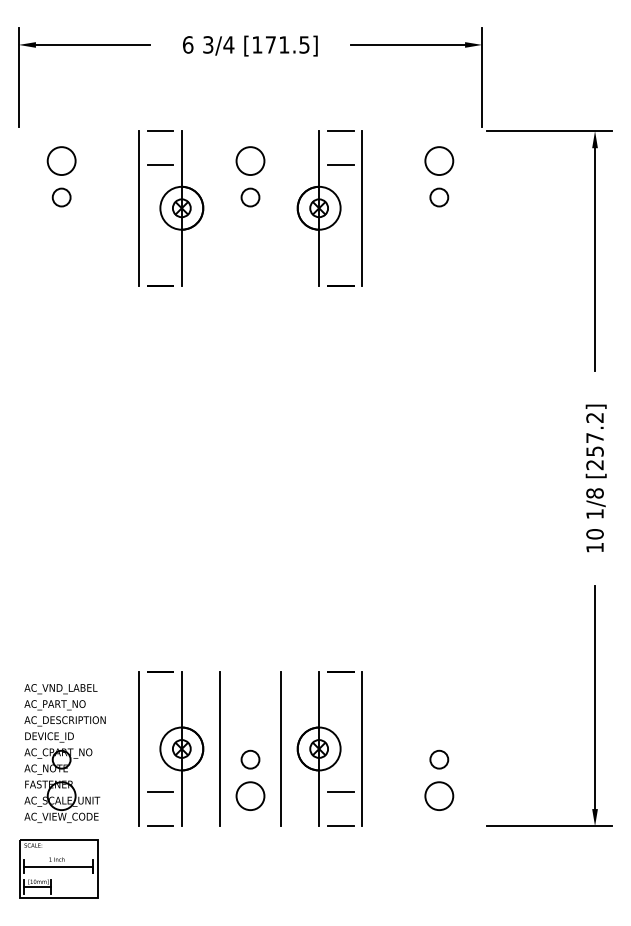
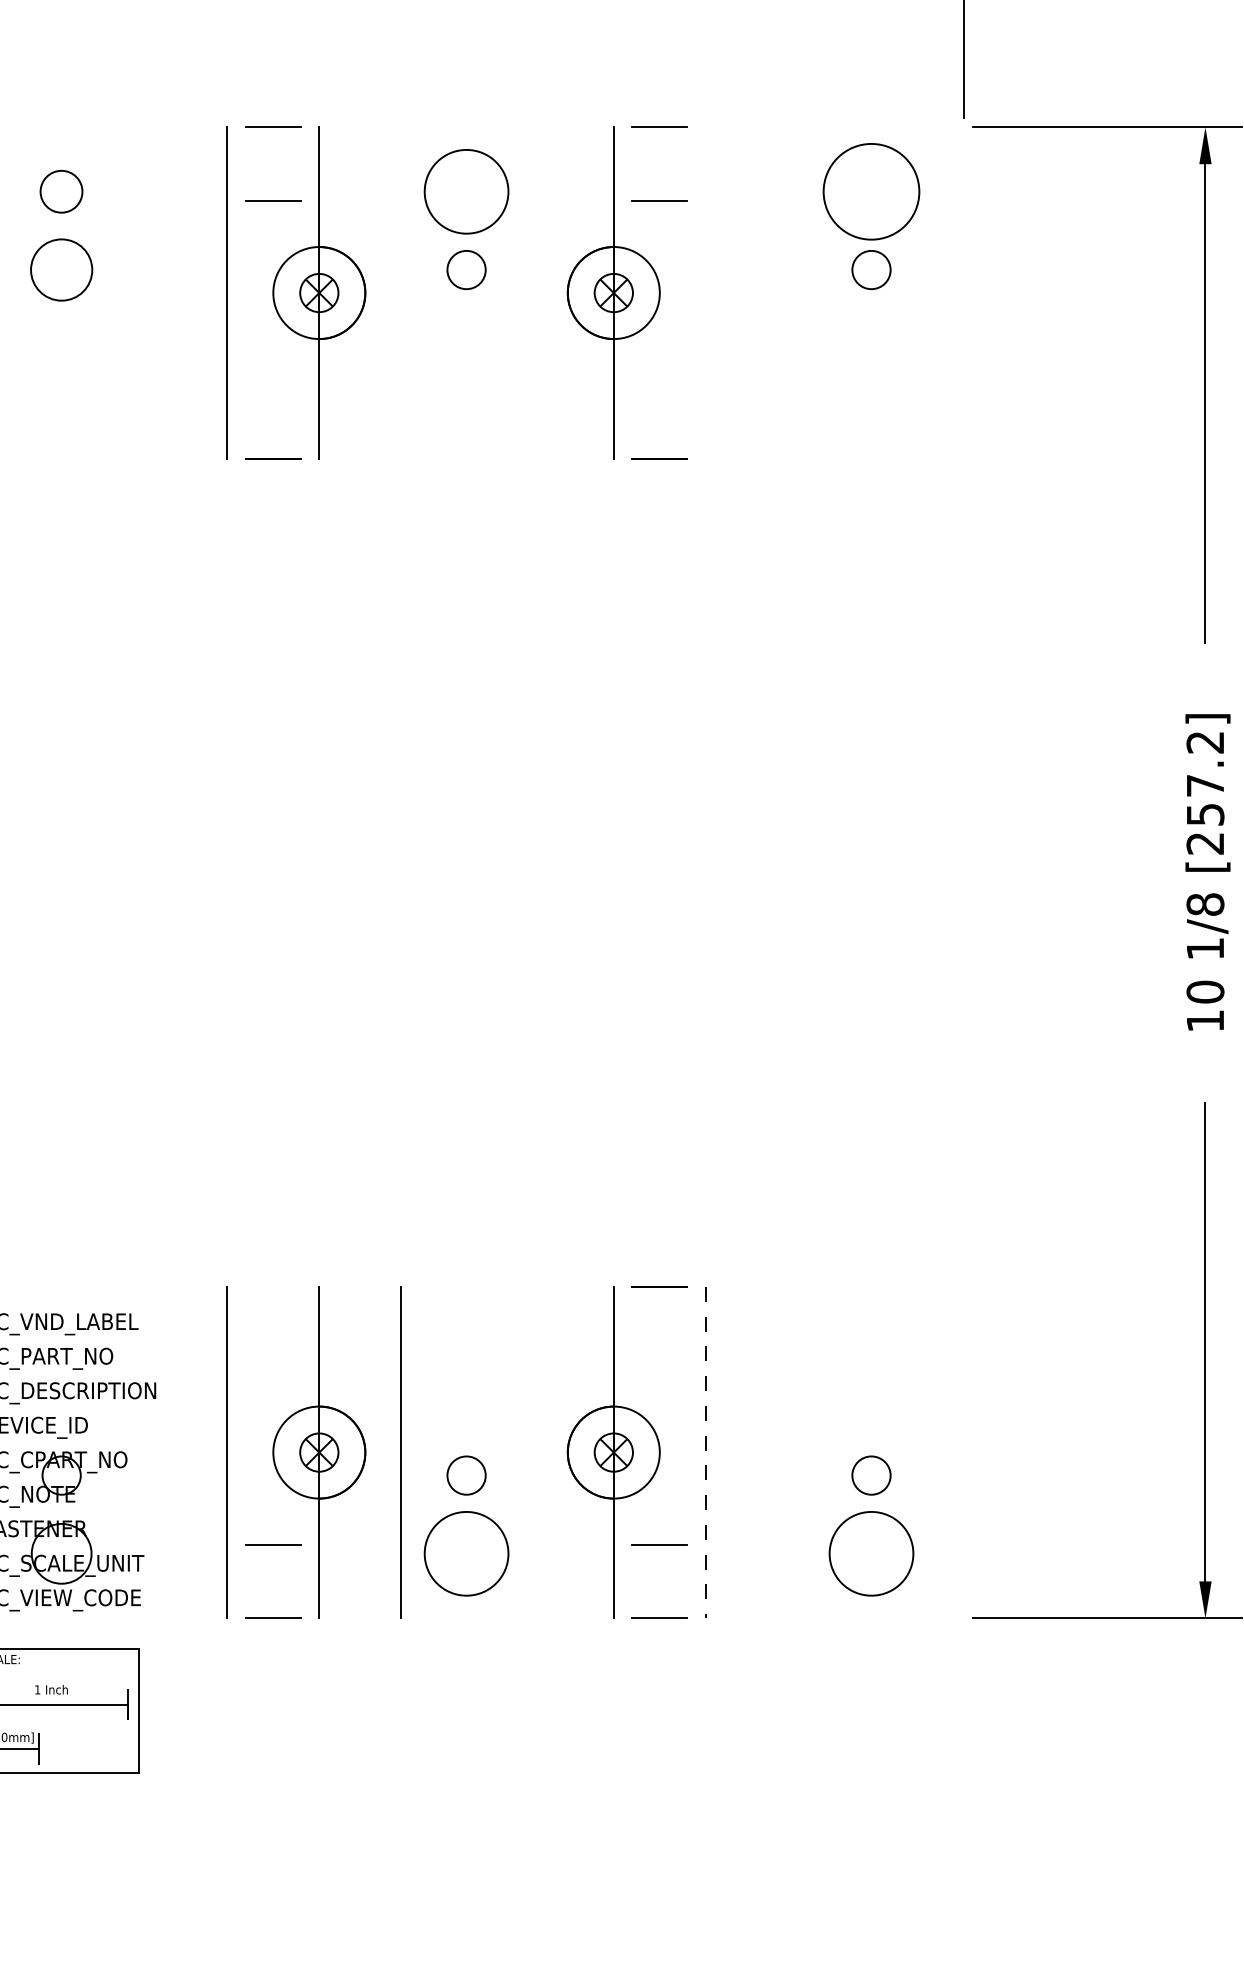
circle: (61, 160) -> (61, 190), size x0.7
circle: (250, 161) -> (466, 192), size x1.4
circle: (439, 161) -> (871, 192), size x1.6
circle: (61, 197) -> (61, 269), size x1.6
line: (362, 208) -> (706, 293), removed
line: (160, 671) -> (273, 1286), removed
line: (281, 748) -> (533, 1451), removed
line: (362, 749) -> (706, 1453), solid -> dashed
circle: (250, 796) -> (466, 1554), size x1.4
circle: (439, 796) -> (871, 1554), size x1.4

